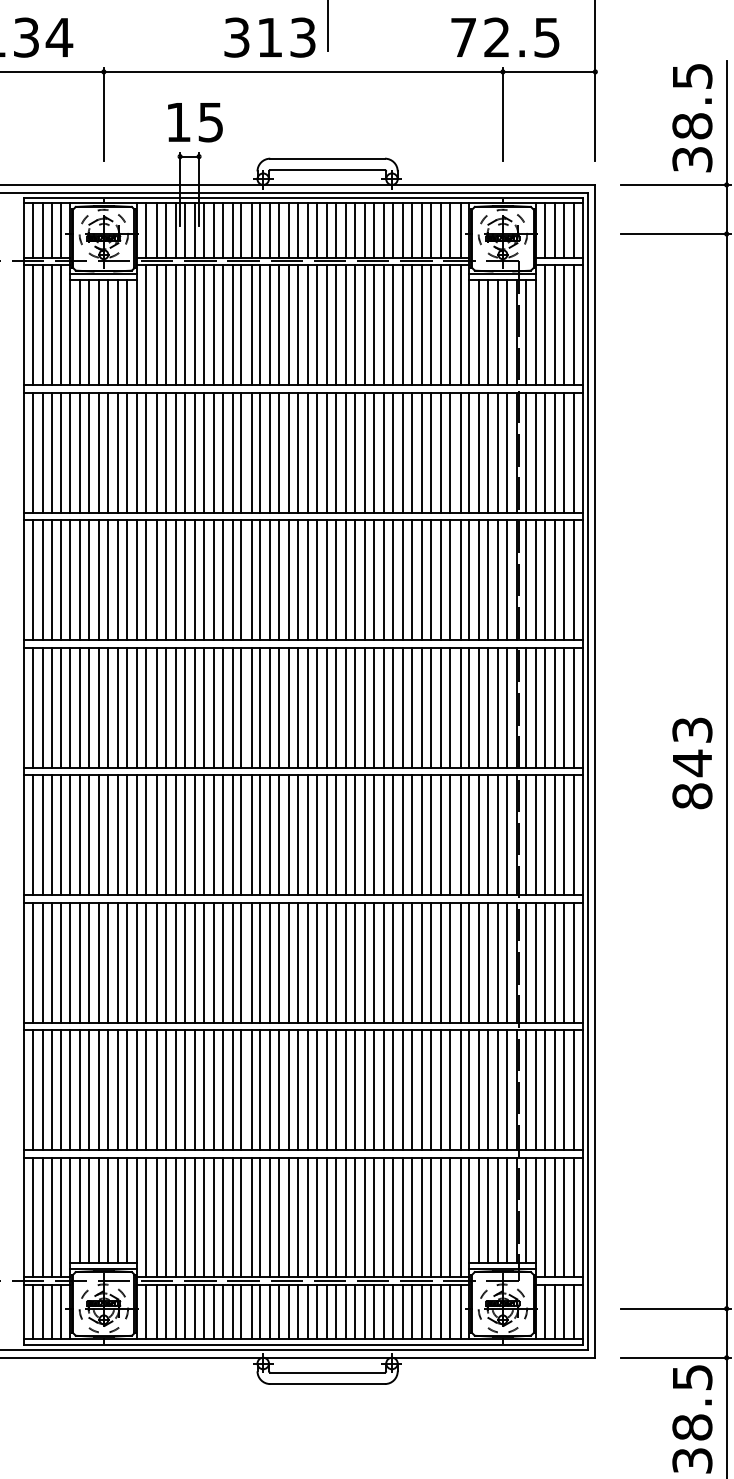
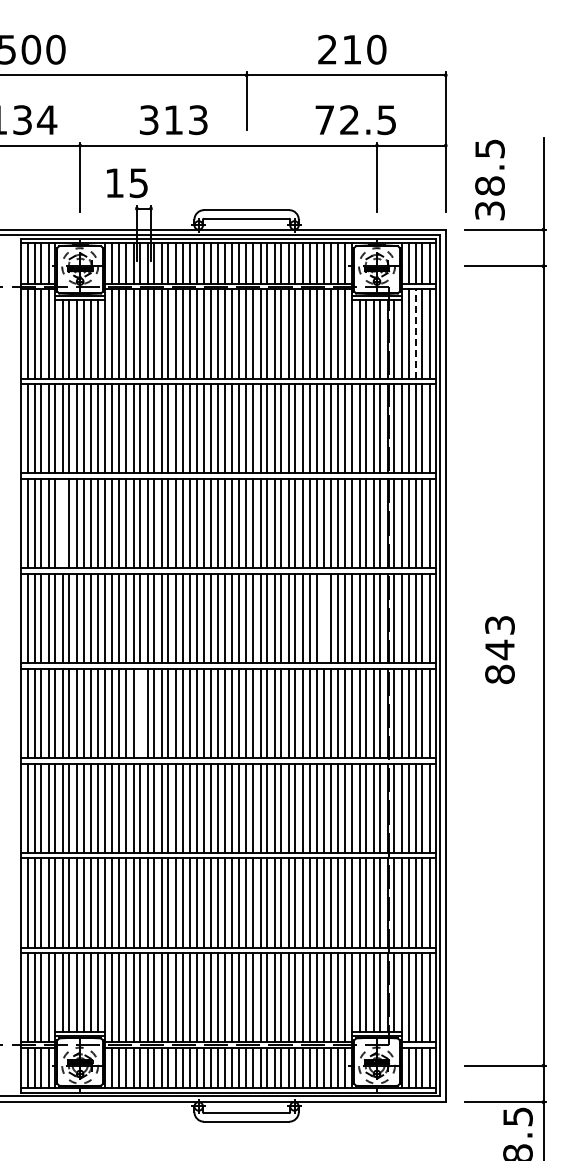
text: (269, 38) -> (173, 120), moved
text: (504, 38) -> (355, 120), moved
text: (691, 117) -> (489, 179), moved
text: (195, 122) -> (127, 183), moved
line: (554, 325) -> (415, 334), solid -> dashed
line: (80, 579) -> (62, 523), removed
line: (430, 707) -> (323, 618), removed
text: (691, 764) -> (499, 650), moved
line: (184, 833) -> (140, 712), removed

